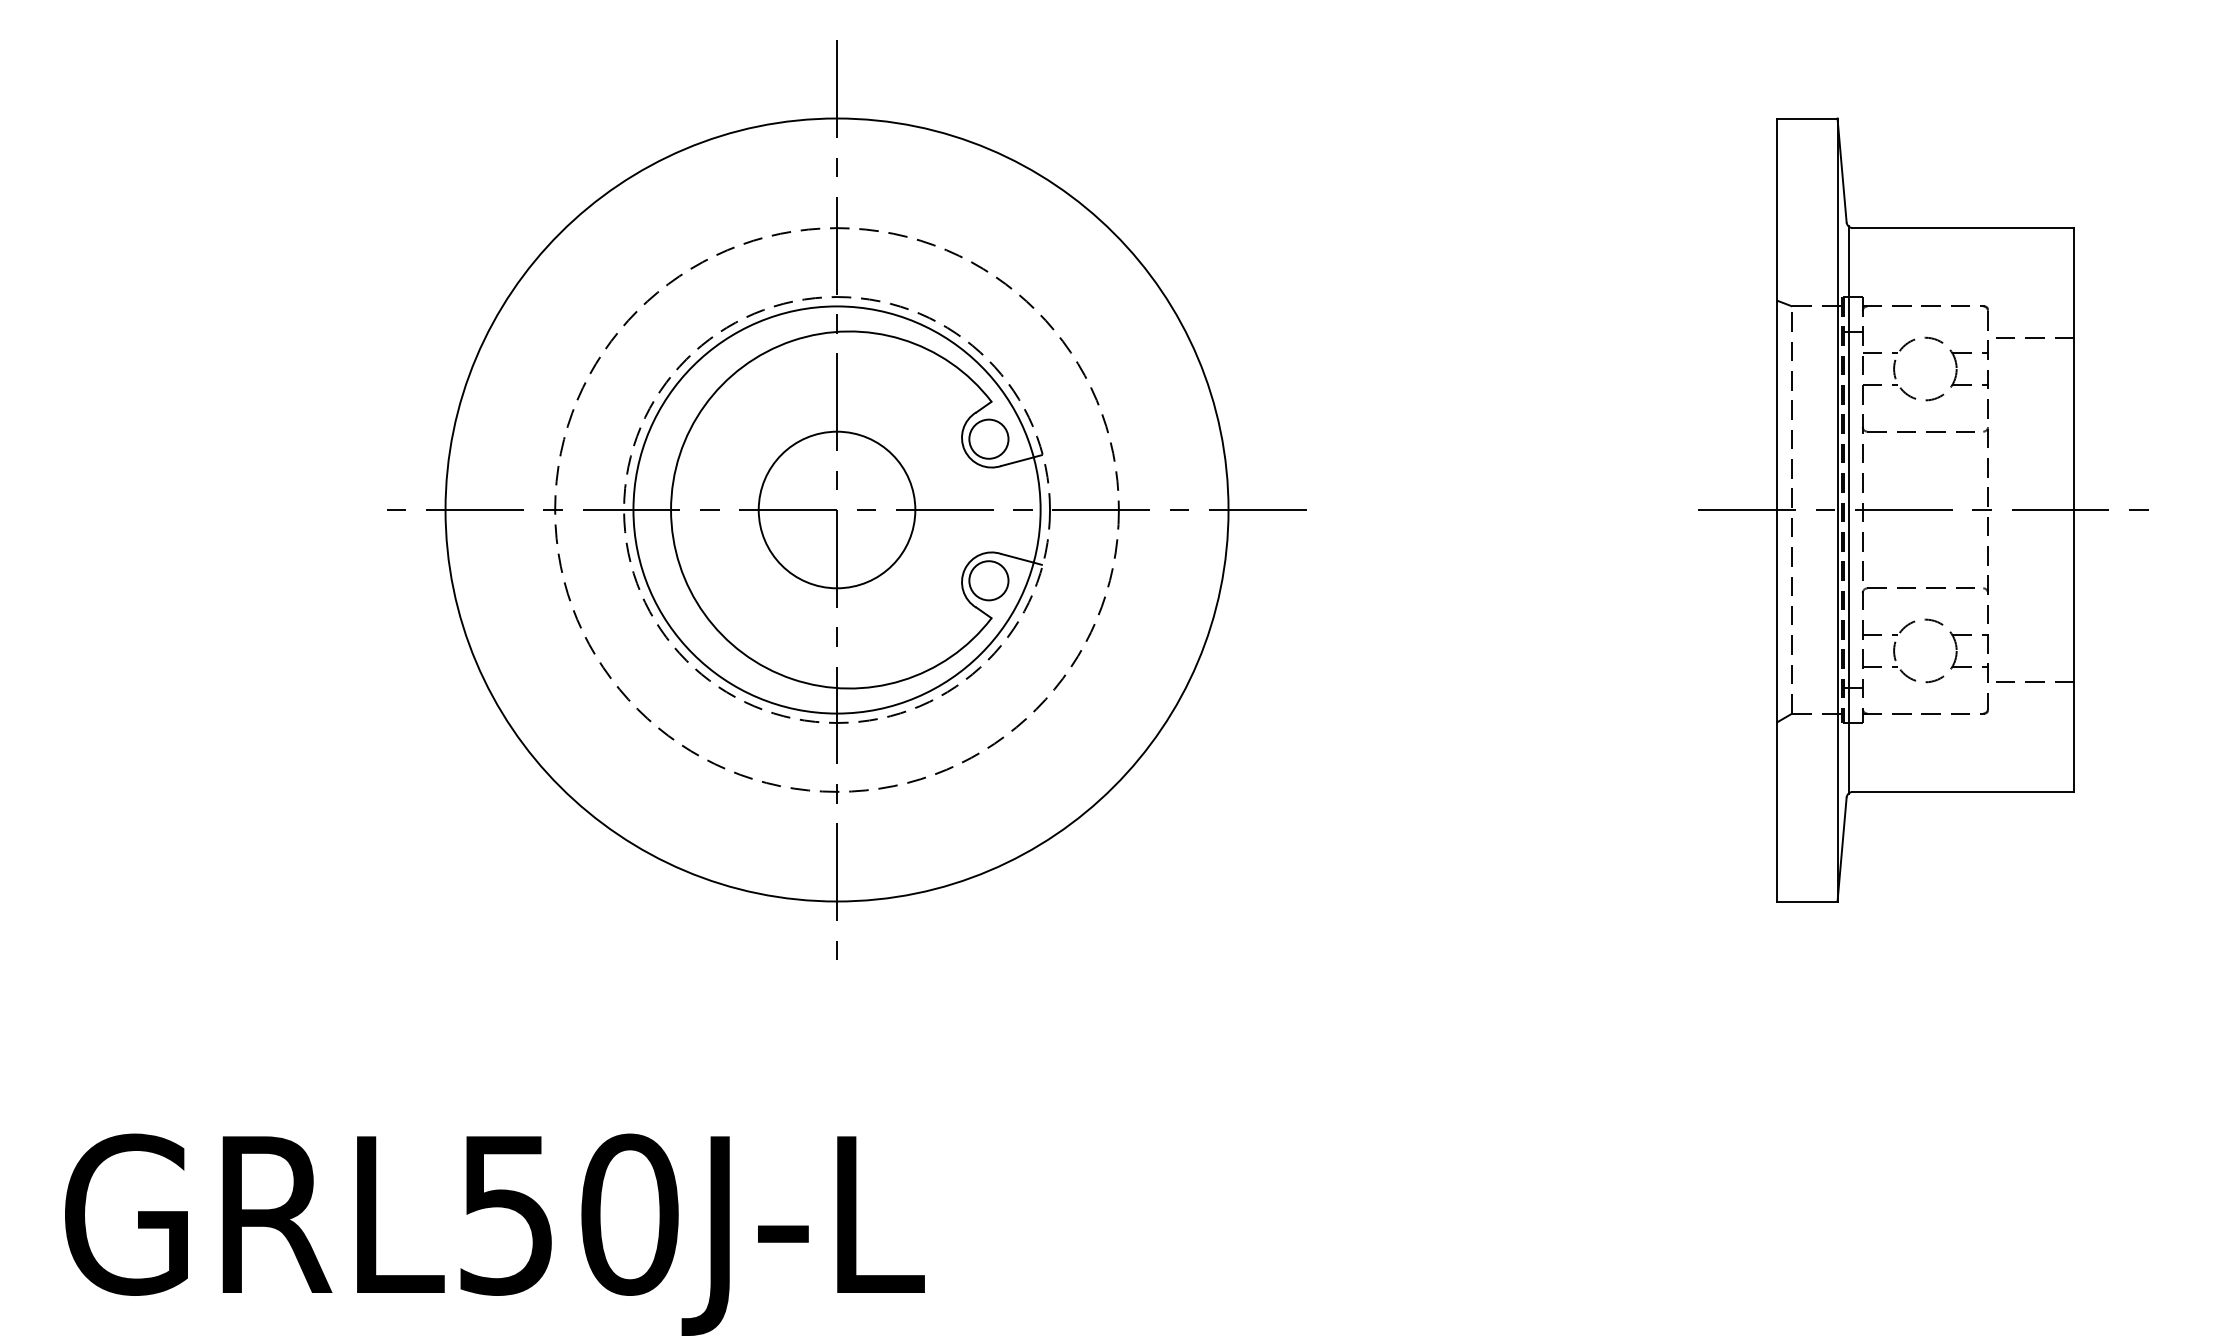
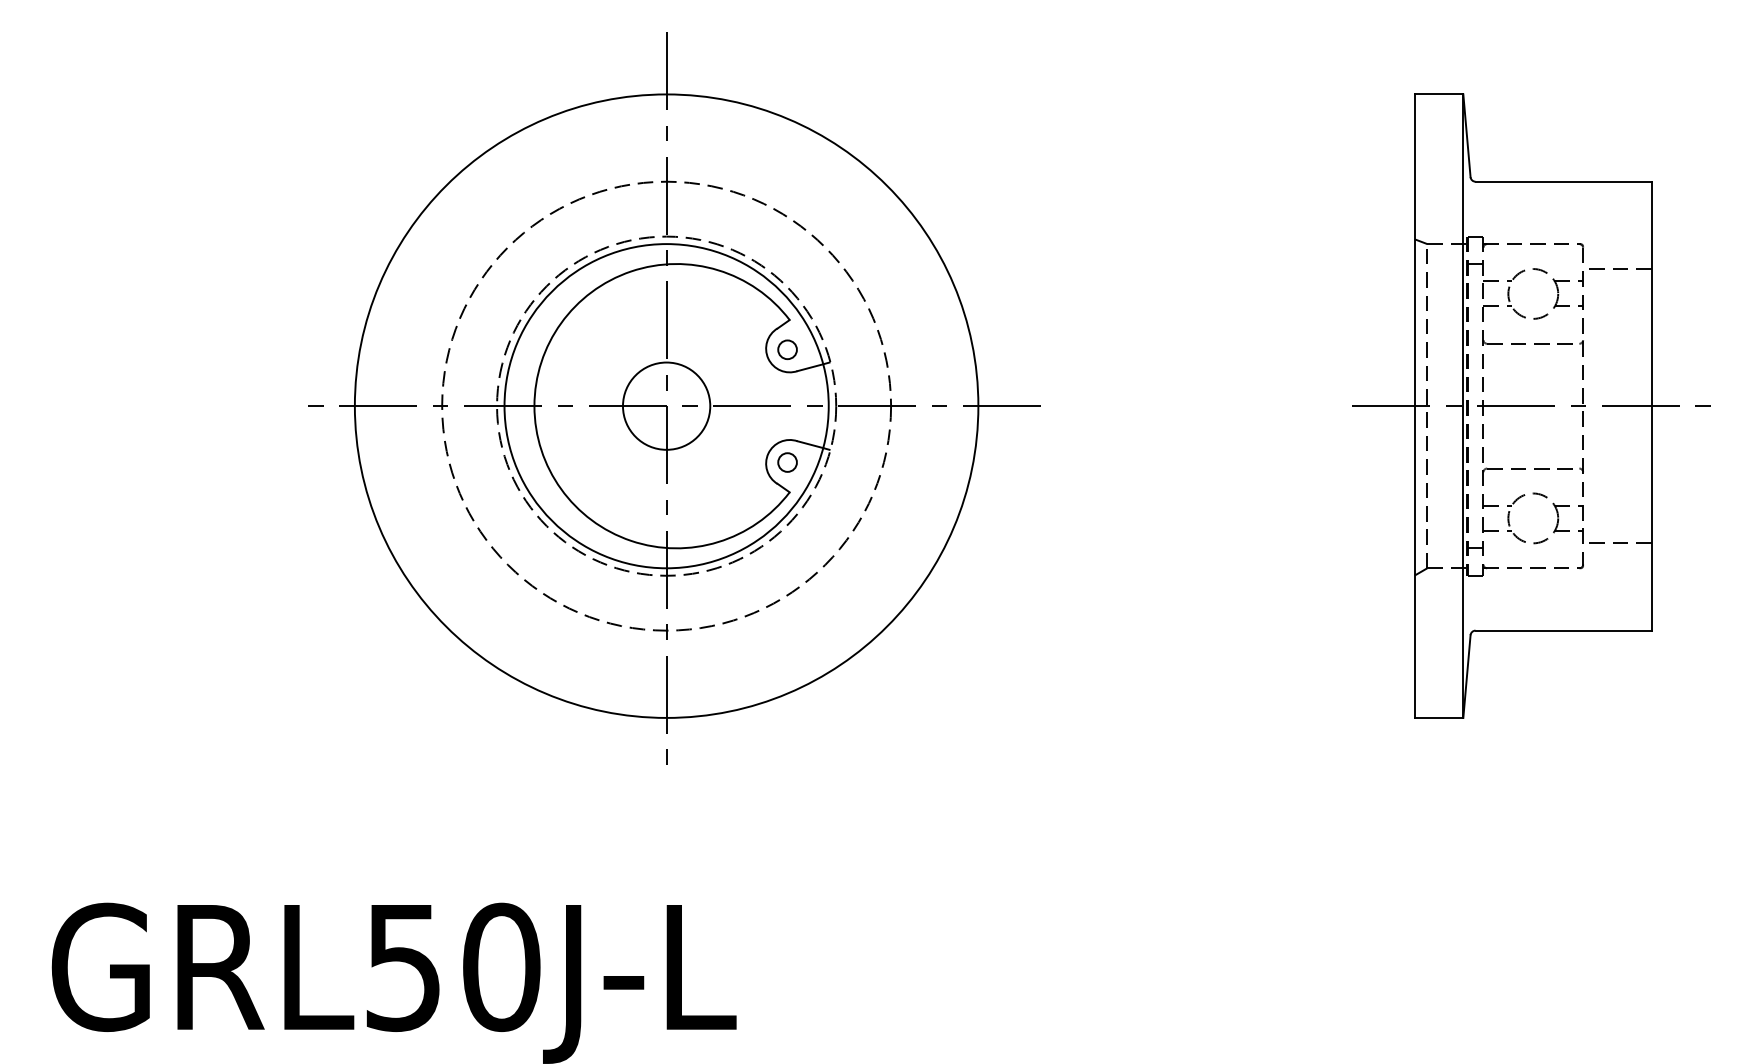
circle: (988, 438) -> (787, 349), size x0.6
circle: (836, 509) -> (666, 405), size x0.7
line: (1848, 509) -> (1472, 405), removed
circle: (988, 580) -> (787, 462), size x0.6

